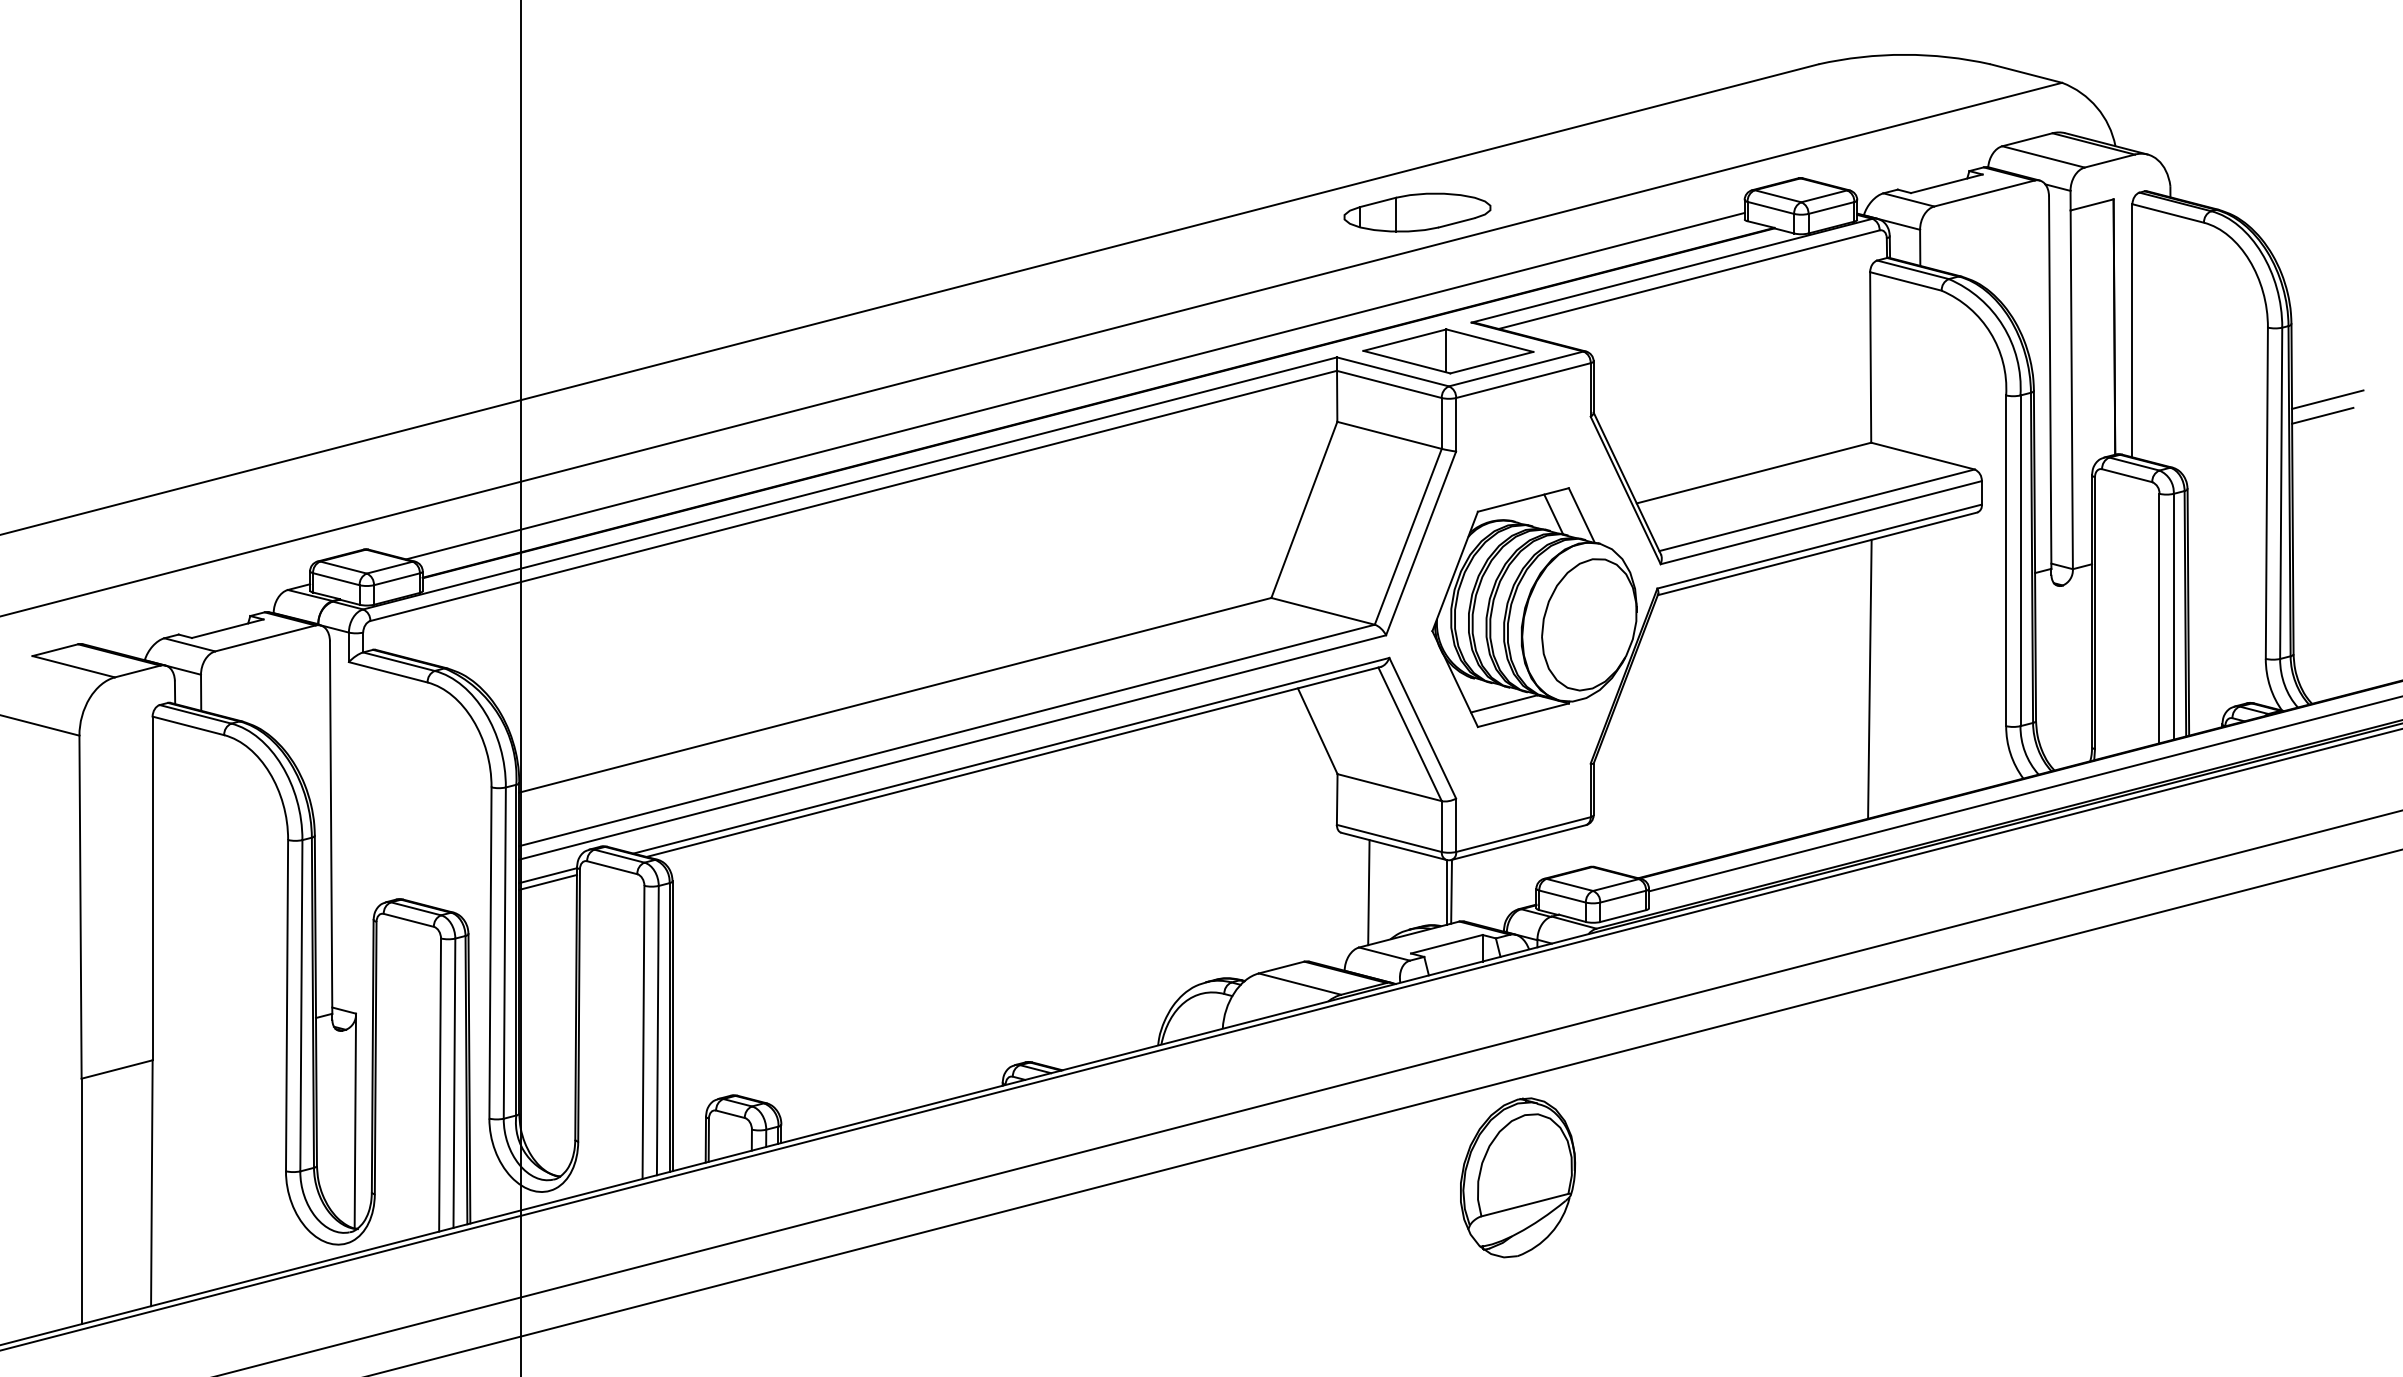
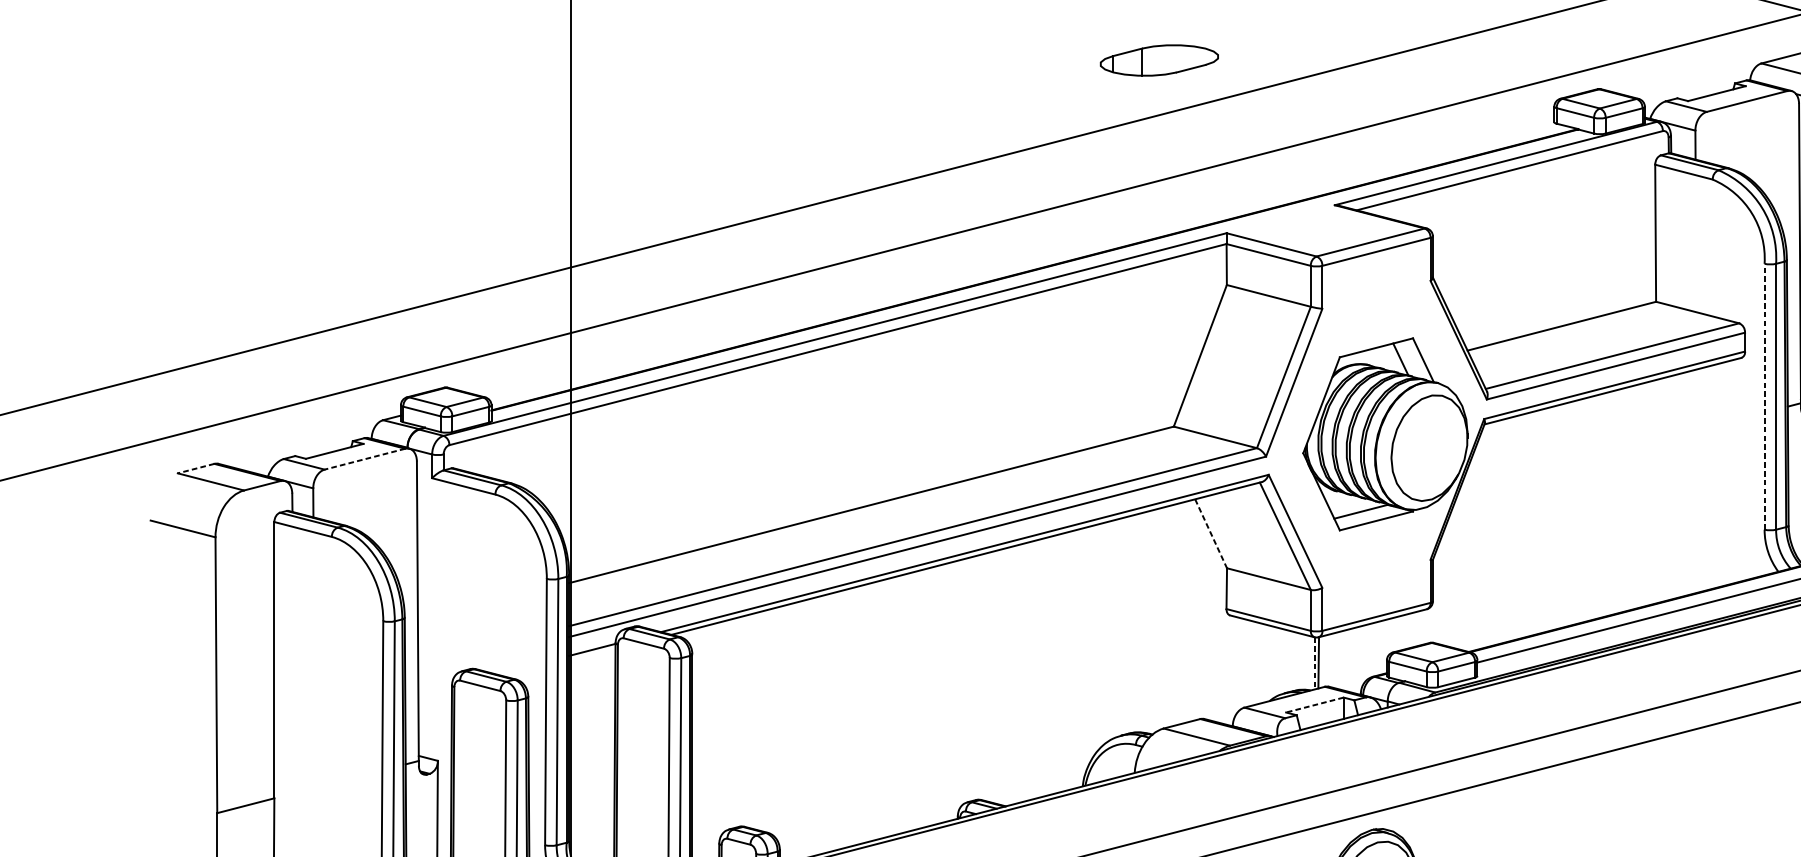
part: (1417, 212) -> (1159, 60), moved
part: (1448, 351) -> (1316, 228), removed
line: (1075, 385) -> (1016, 255), removed
line: (2006, 560) -> (1764, 396), solid -> dashed
line: (265, 638) -> (365, 459), solid -> dashed
line: (55, 650) -> (196, 468), solid -> dashed
line: (1869, 678) -> (1654, 491), removed
line: (1317, 731) -> (1210, 533), solid -> dashed
line: (547, 881) -> (591, 654), removed
line: (1368, 892) -> (1251, 663), removed
line: (1446, 892) -> (1314, 663), solid -> dashed
line: (1446, 944) -> (1314, 705), solid -> dashed

